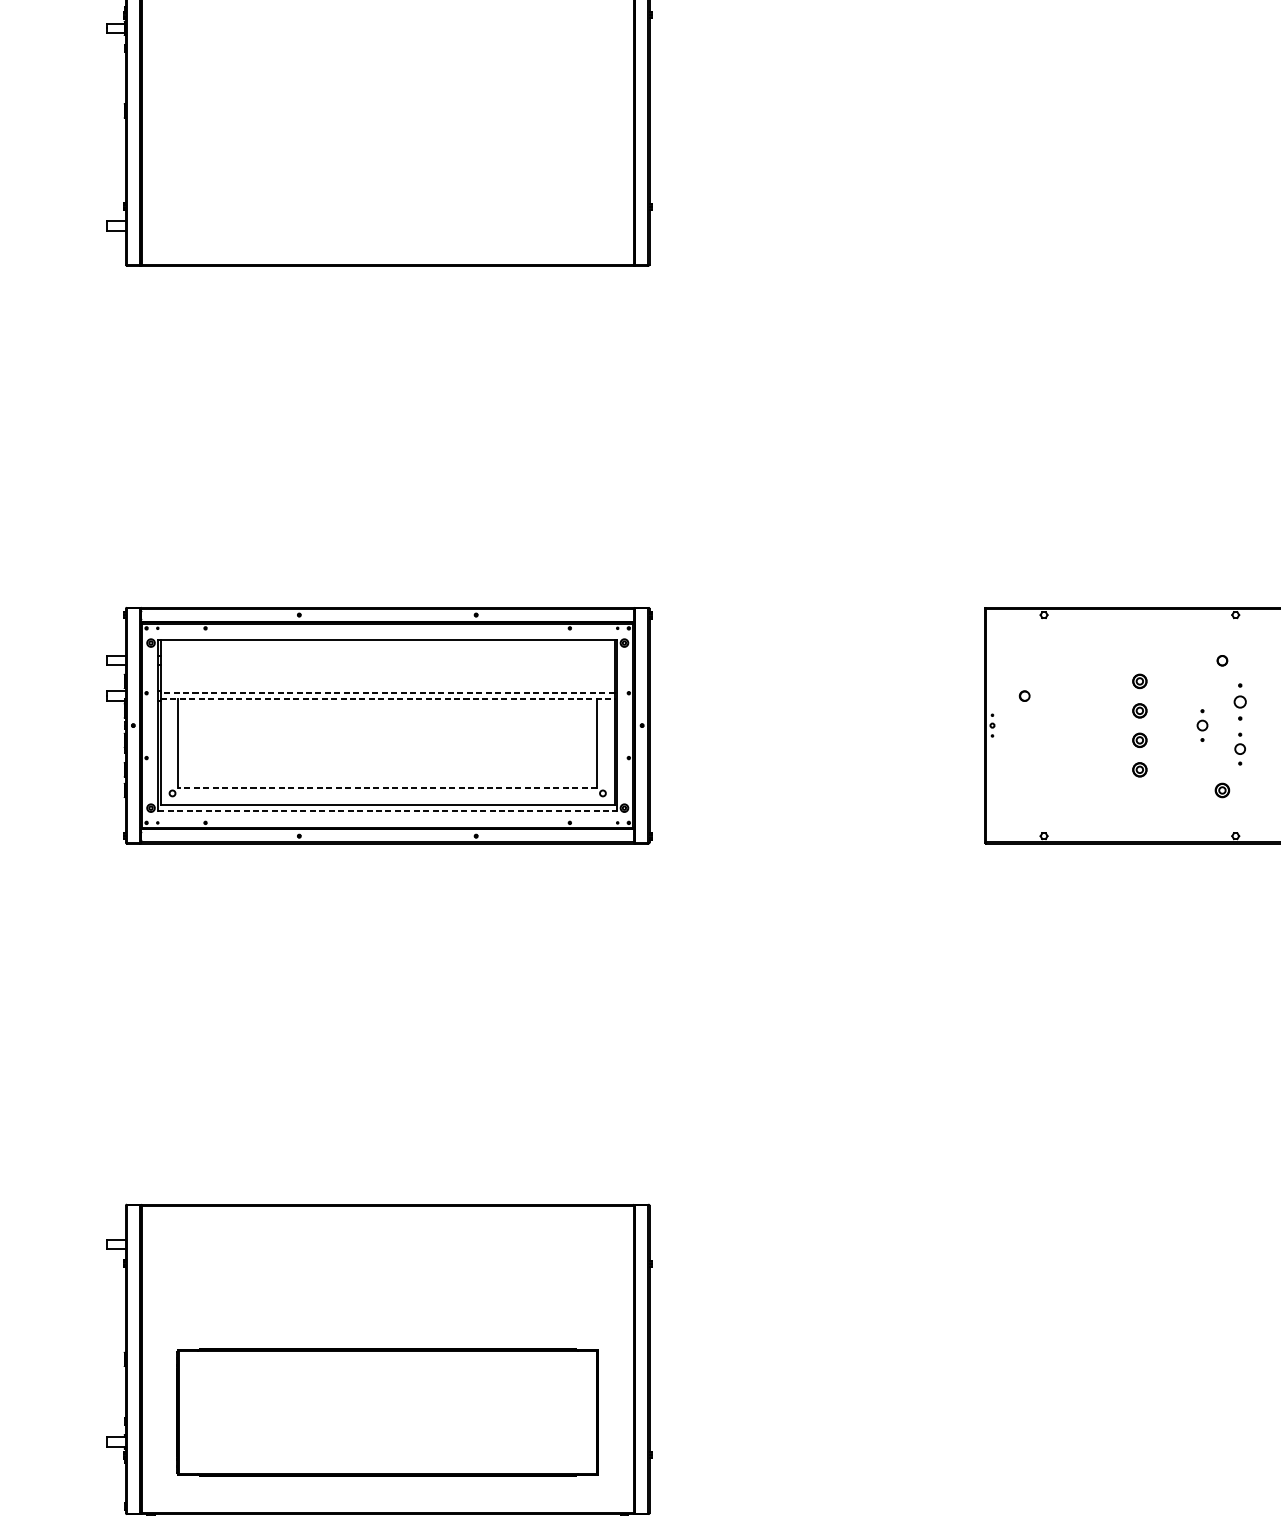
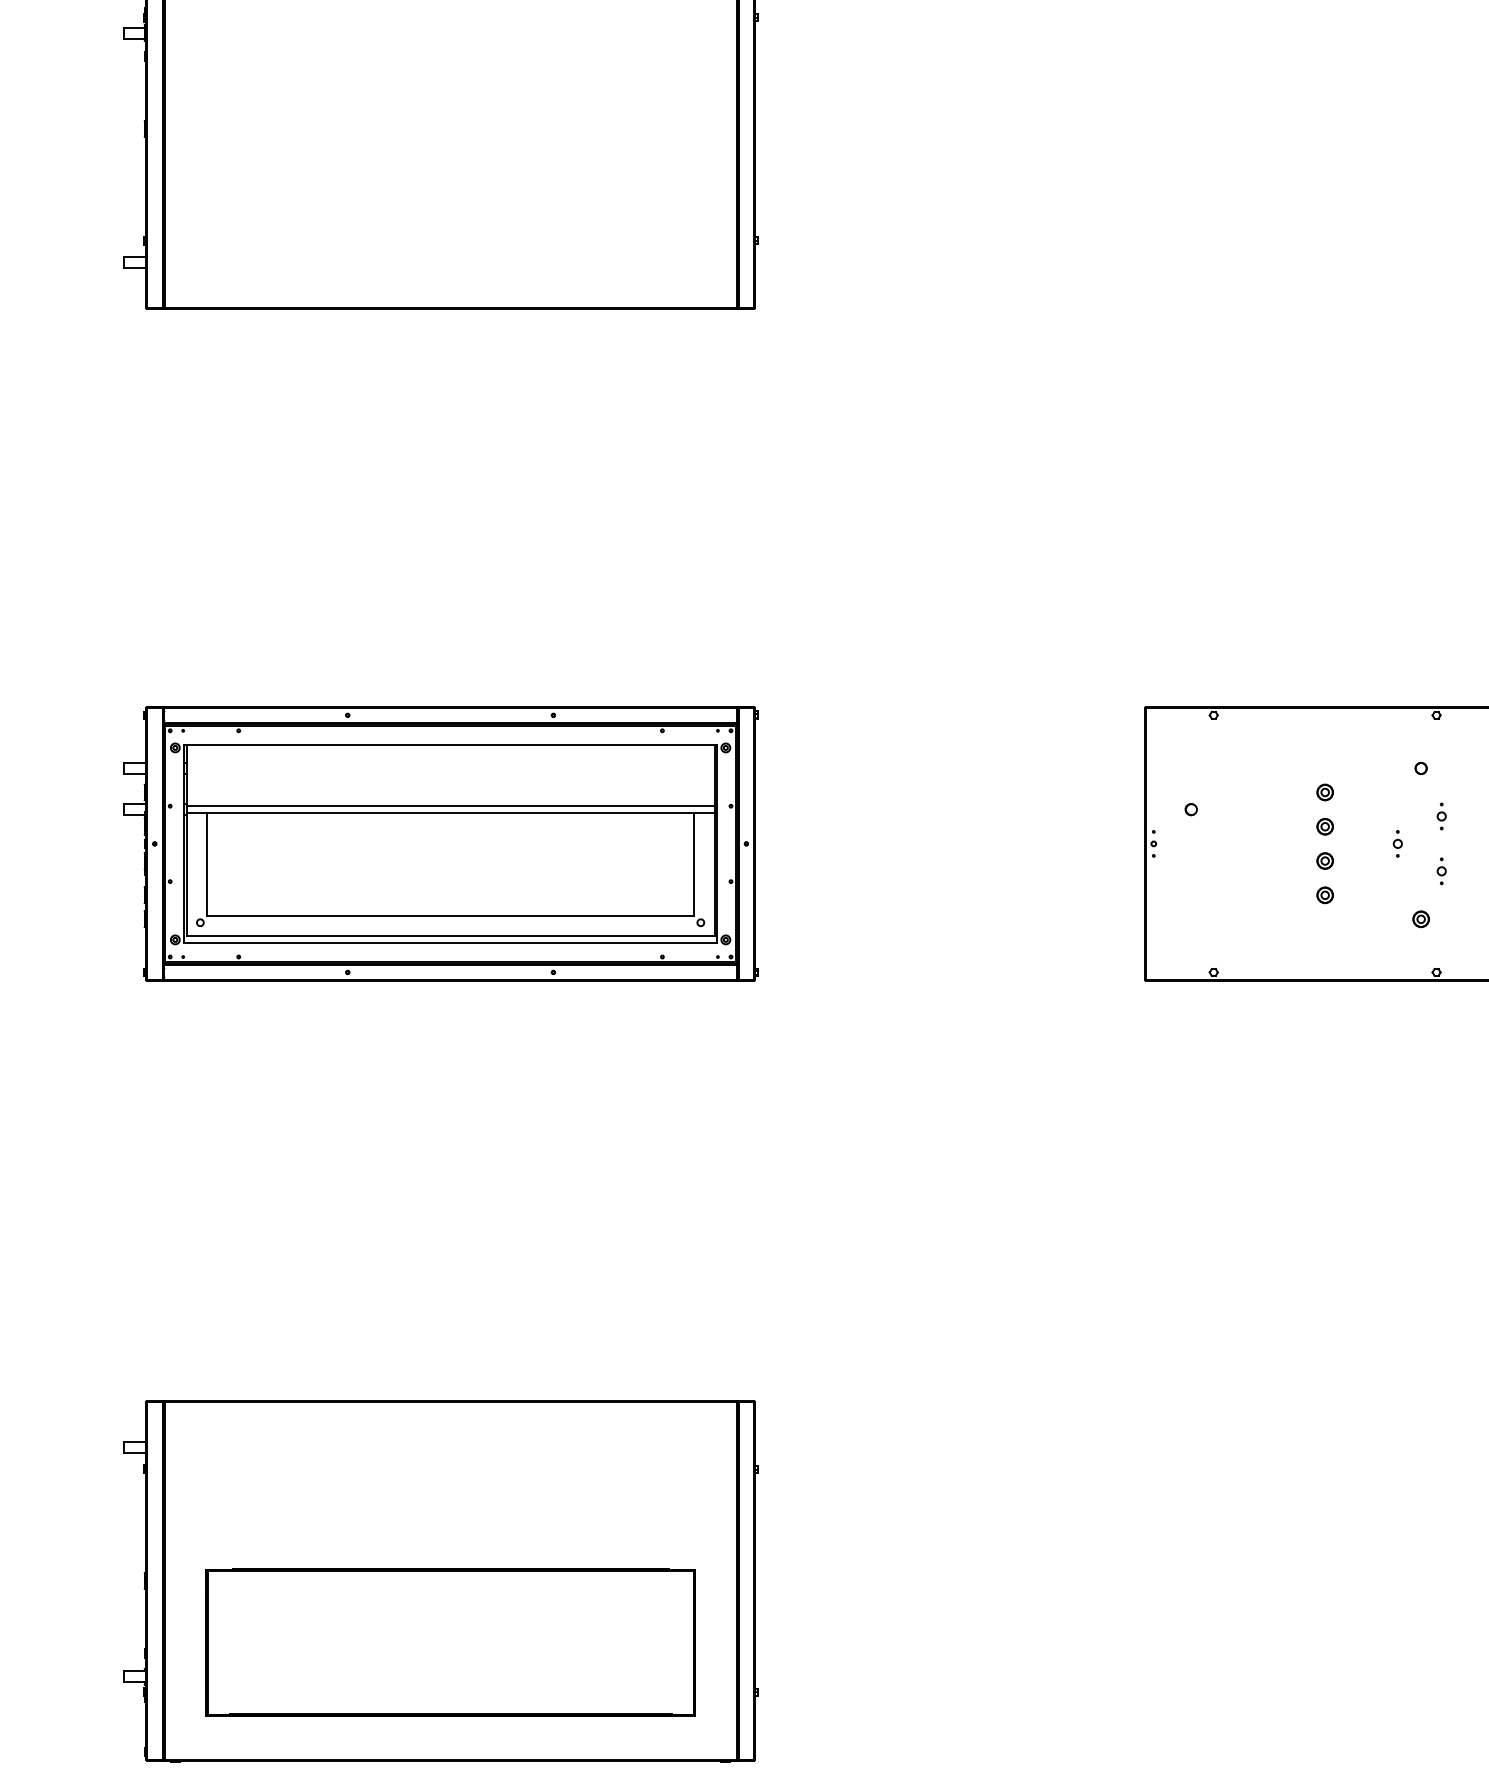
line: (387, 693) -> (450, 806), dashed -> solid
line: (387, 699) -> (450, 813), dashed -> solid
part: (1239, 702) -> (1441, 816), size x0.62
part: (1202, 725) -> (1397, 843), size x0.71
part: (1239, 749) -> (1441, 871), size x0.71
line: (387, 787) -> (450, 915), dashed -> solid
line: (387, 811) -> (450, 943), dashed -> solid

